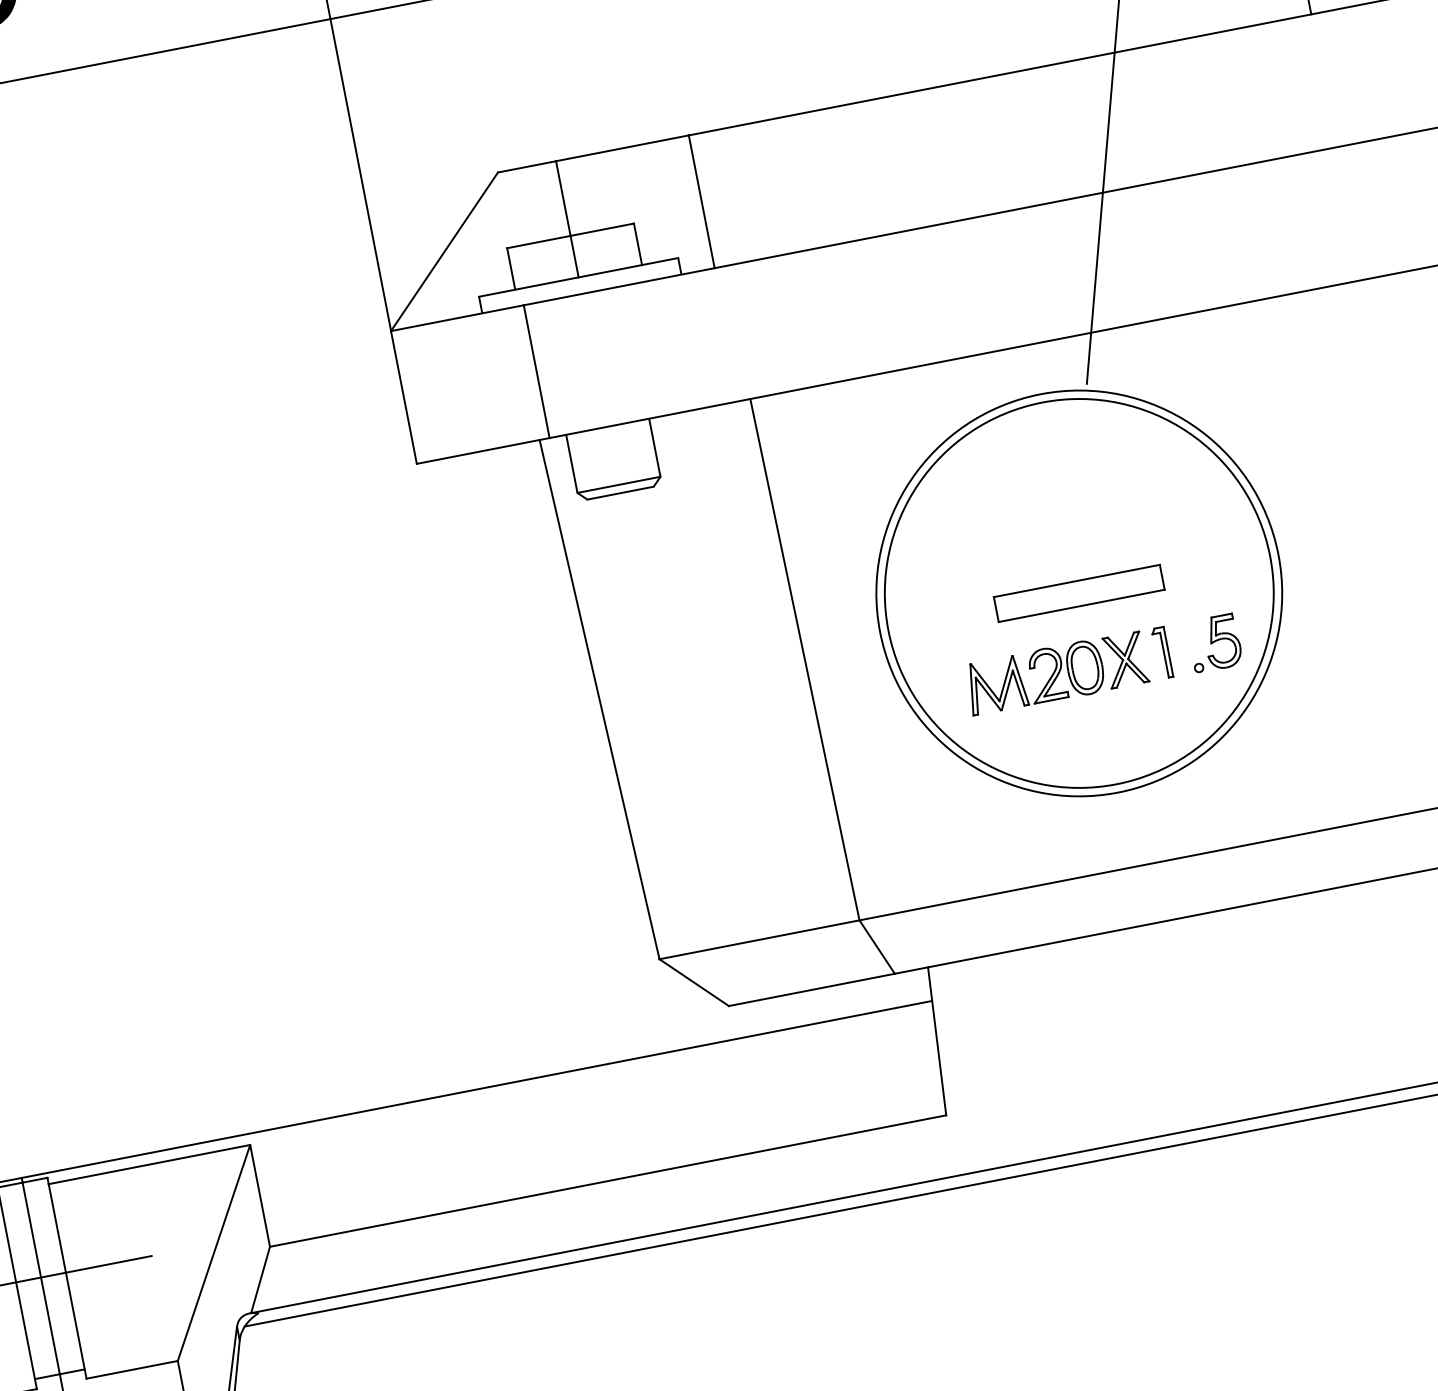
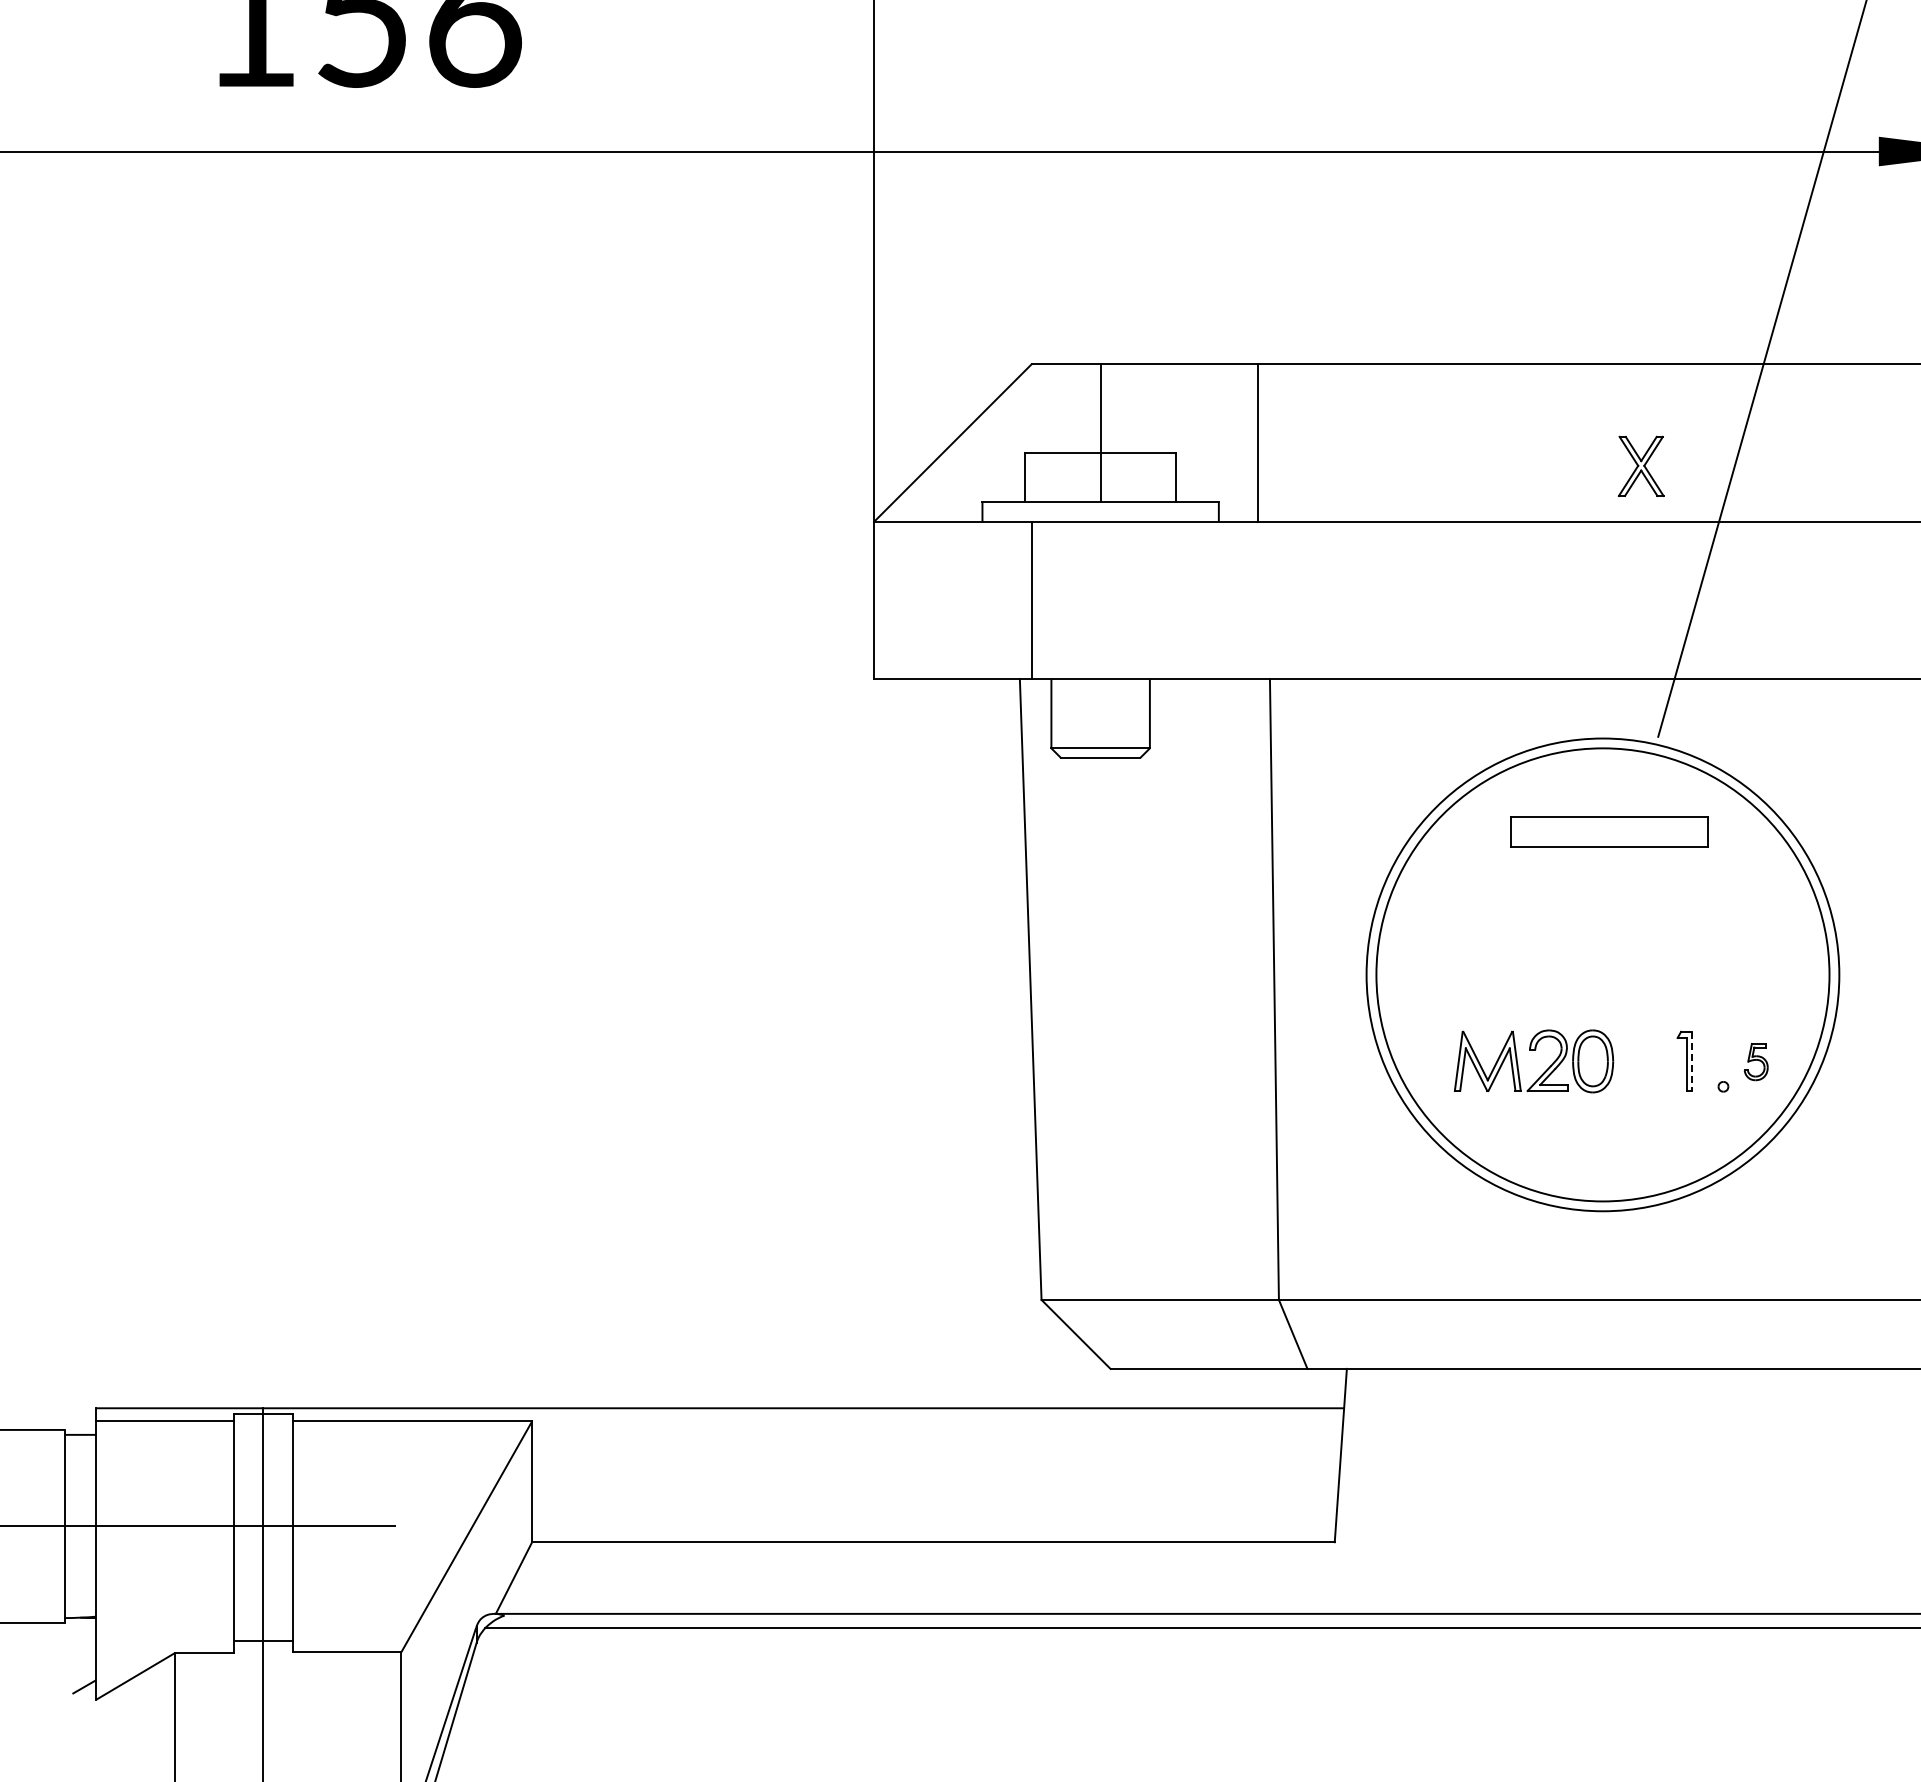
part: (1078, 593) -> (1609, 831), moved
part: (1222, 641) -> (1756, 1061), size x0.6
line: (1168, 651) -> (1692, 1061), solid -> dashed
part: (1124, 659) -> (1640, 465), moved

